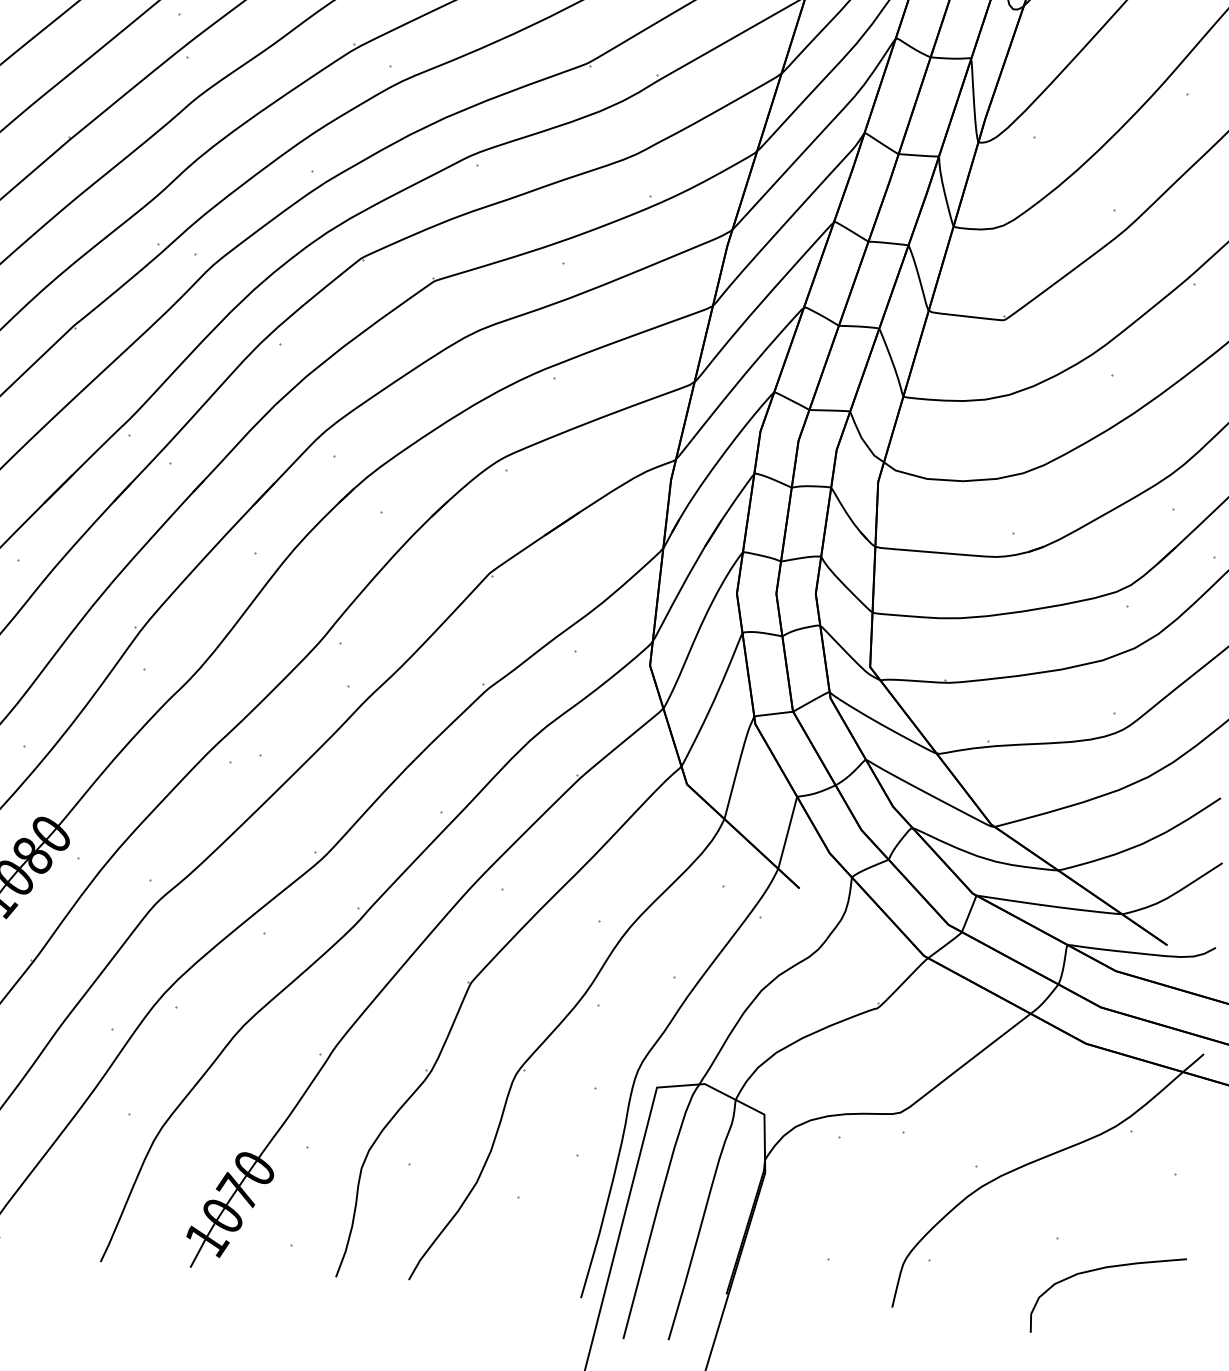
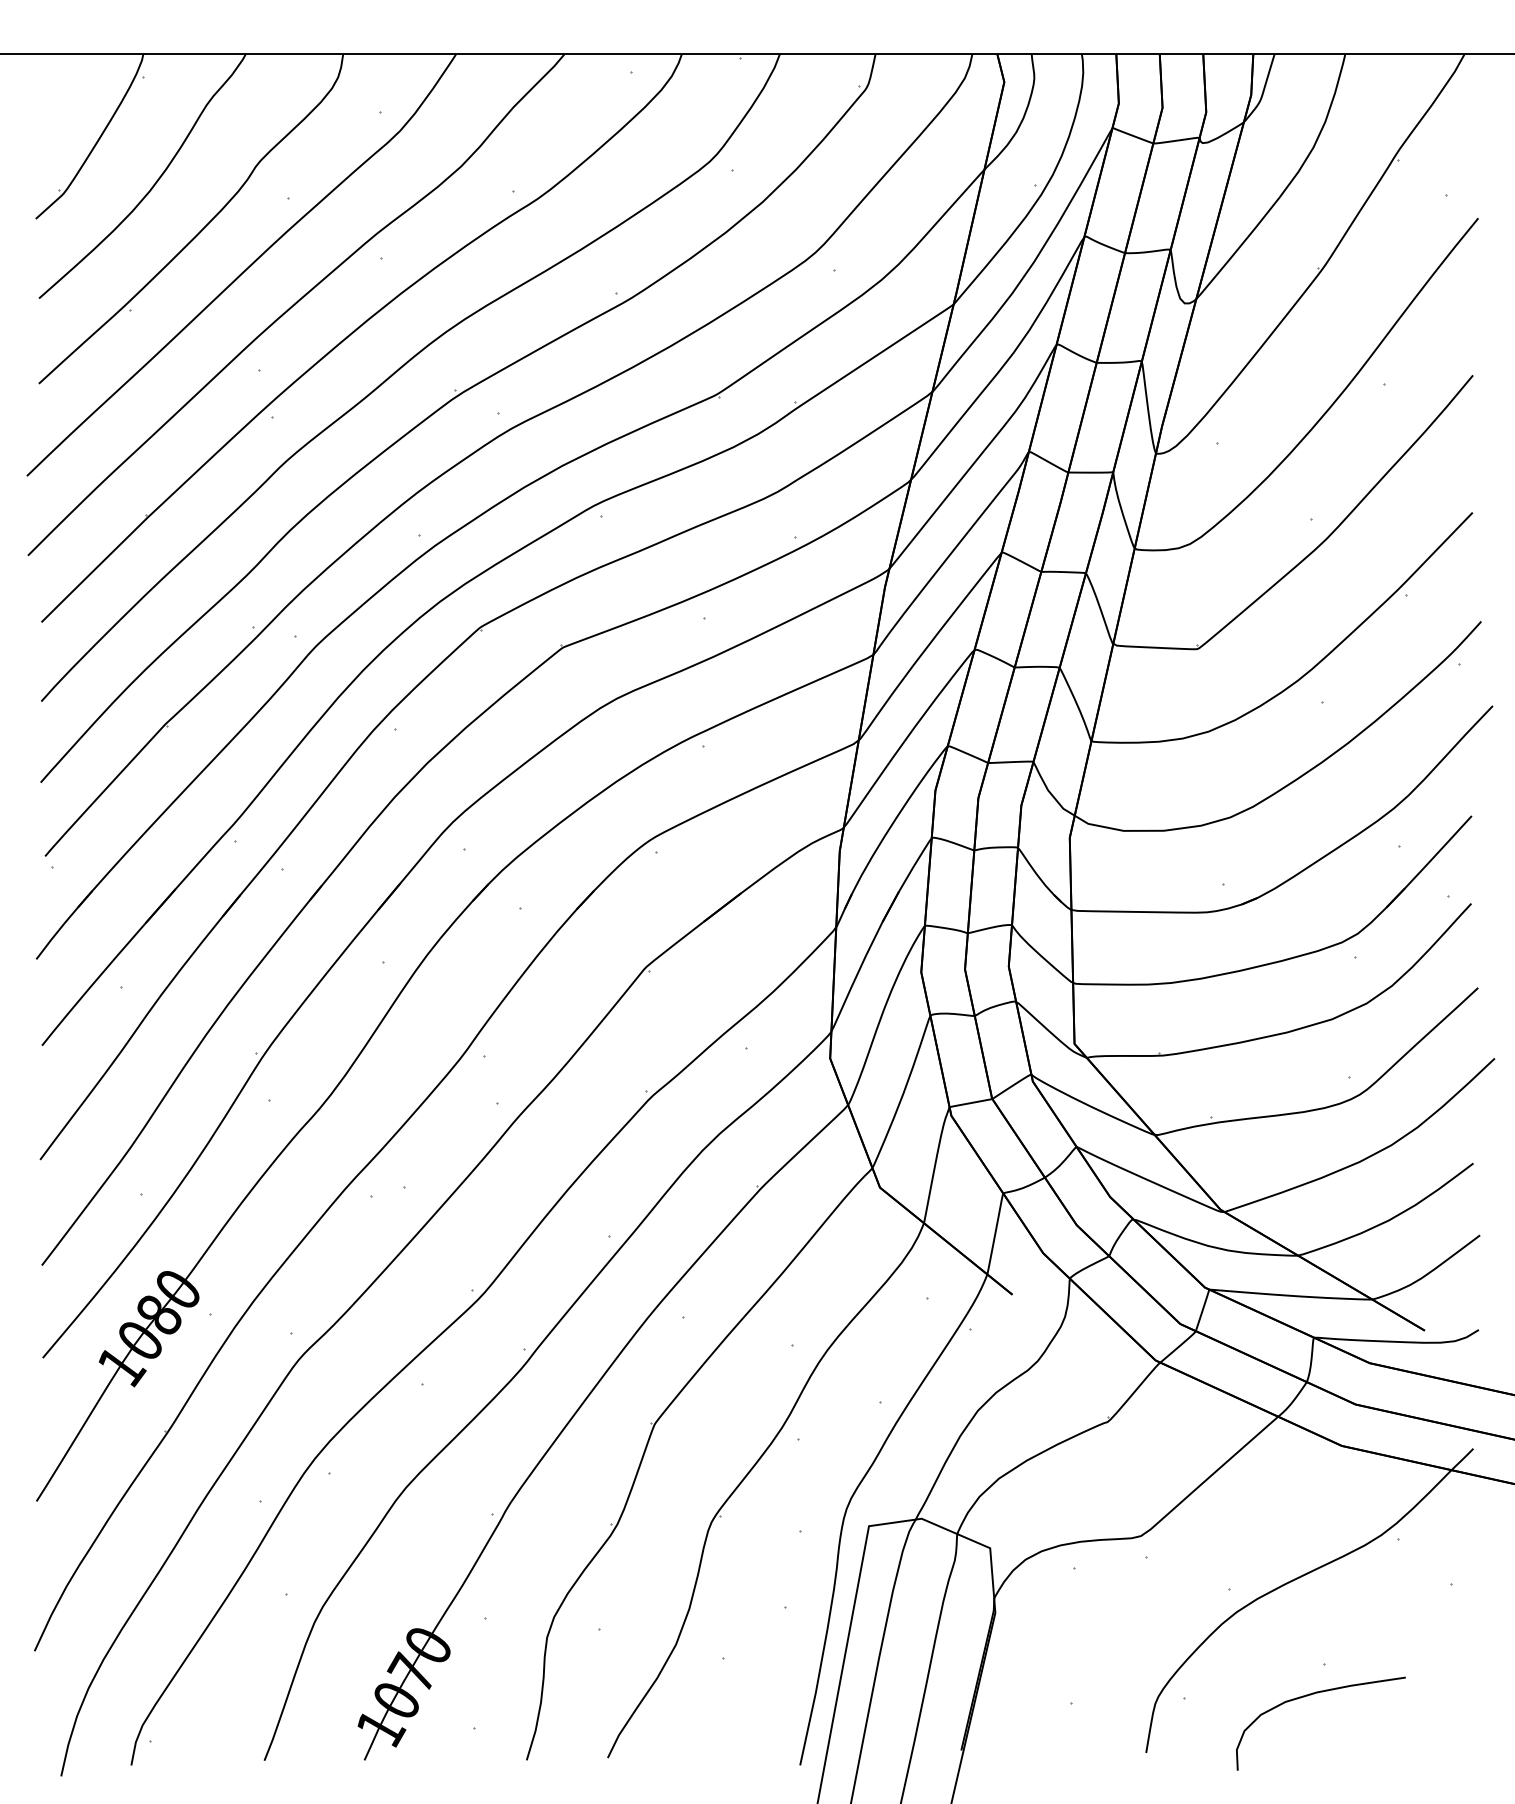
curve: (1101, 1269) -> (1311, 1695), moved

